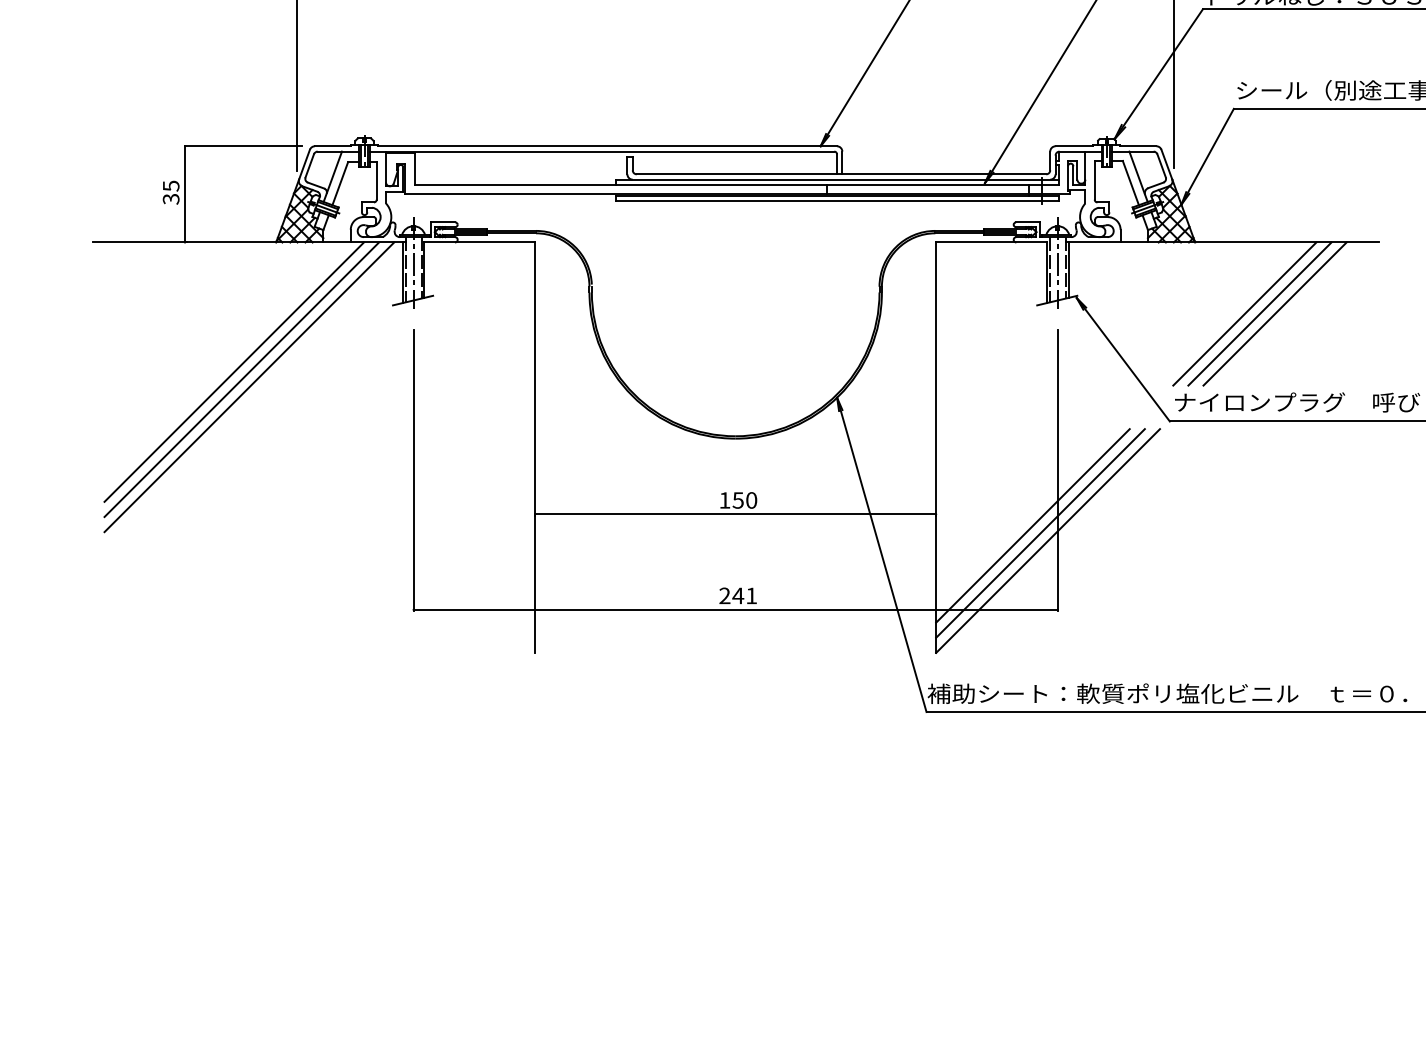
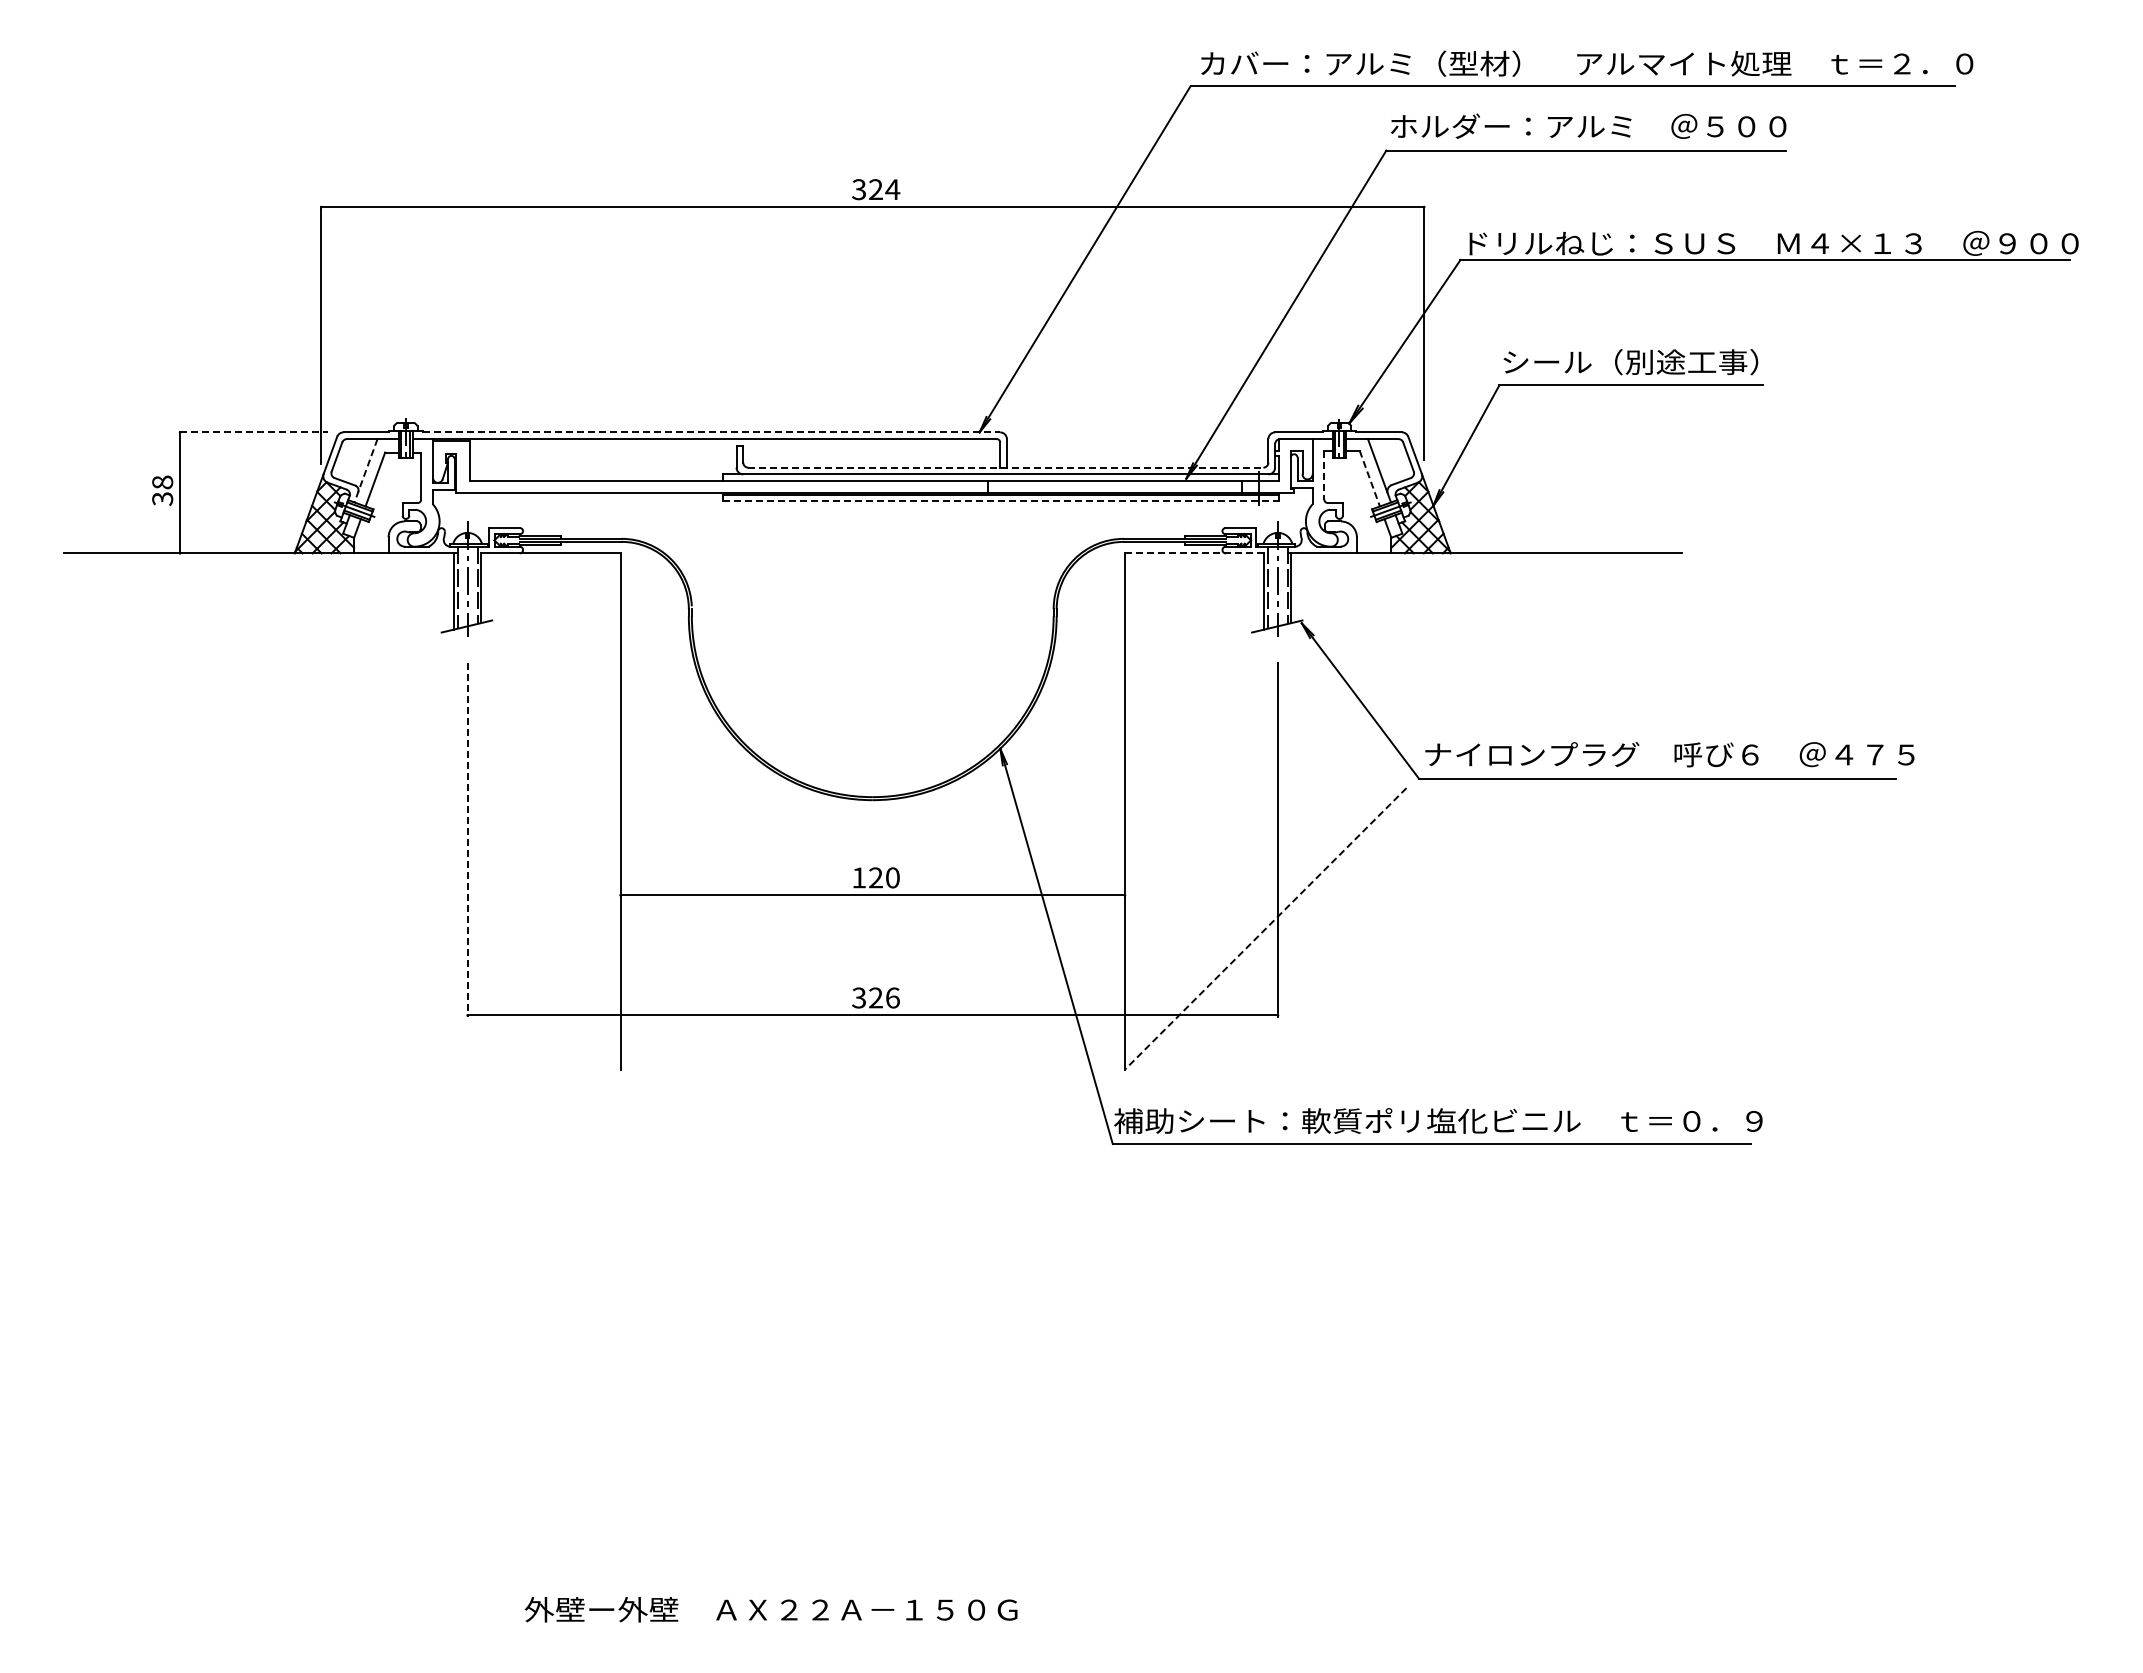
line: (243, 146) -> (253, 432), solid -> dashed
line: (607, 146) -> (711, 432), solid -> dashed
line: (841, 174) -> (1005, 467), solid -> dashed
line: (333, 176) -> (366, 470), solid -> dashed
line: (1094, 180) -> (1324, 475), solid -> dashed
line: (1130, 182) -> (1369, 478), solid -> dashed
text: (171, 186) -> (162, 482), 35 -> 38
line: (838, 201) -> (1001, 501), solid -> dashed
line: (991, 242) -> (1194, 553), solid -> dashed
line: (1245, 314) -> (1513, 643), removed
line: (1260, 314) -> (1532, 643), removed
line: (1275, 314) -> (1551, 643), removed
line: (233, 372) -> (241, 716), removed
line: (241, 379) -> (251, 725), removed
line: (248, 387) -> (260, 735), removed
line: (413, 470) -> (467, 840), solid -> dashed
text: (737, 500) -> (875, 877), 150 -> 120
line: (1032, 525) -> (1246, 909), removed
line: (1039, 533) -> (1255, 919), removed
line: (1047, 541) -> (1265, 929), solid -> dashed
text: (737, 595) -> (875, 997), 241 -> 326

